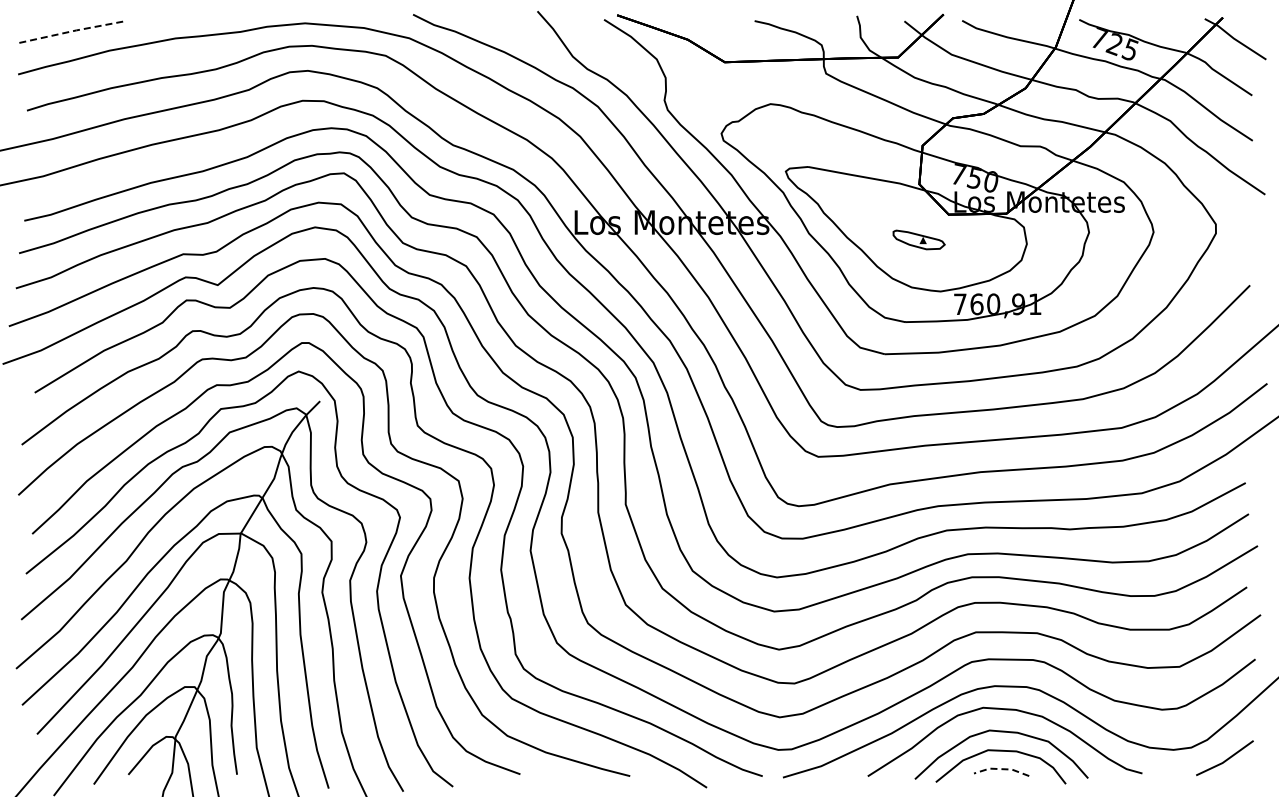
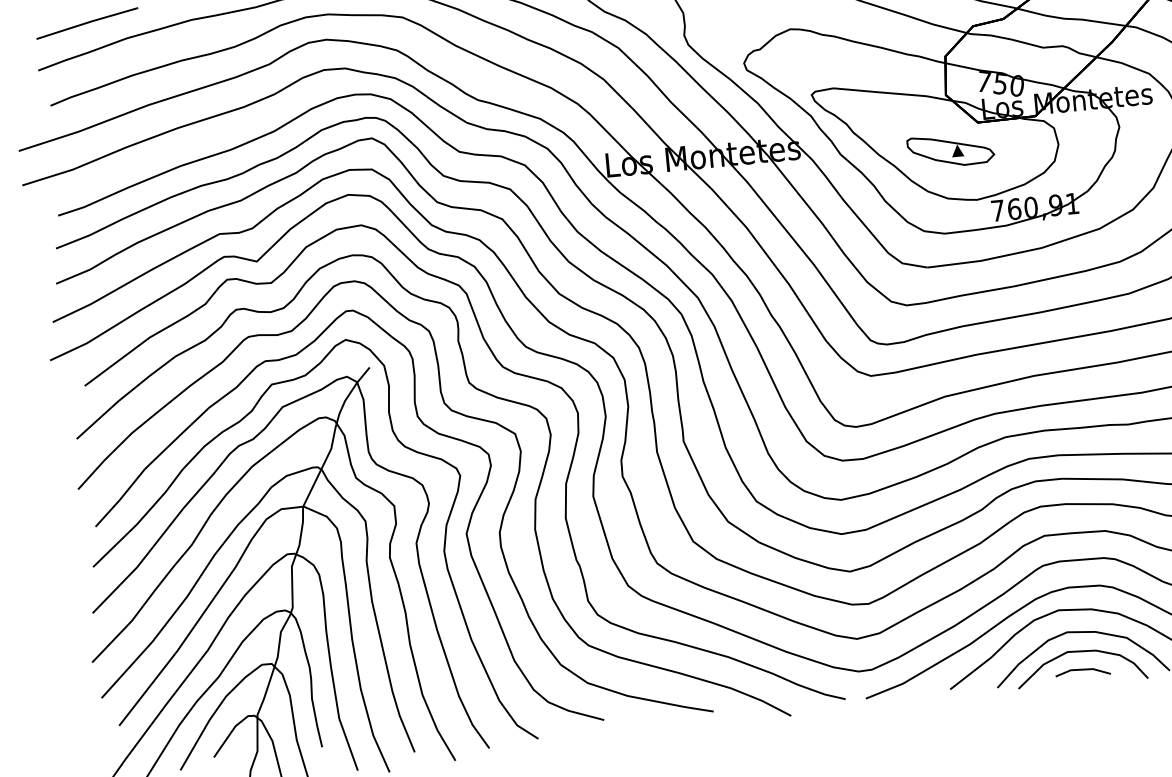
line: (71, 31) -> (87, 22), dashed -> solid
part: (918, 239) -> (950, 150), size x1.67
line: (1001, 769) -> (1082, 670), dashed -> solid

